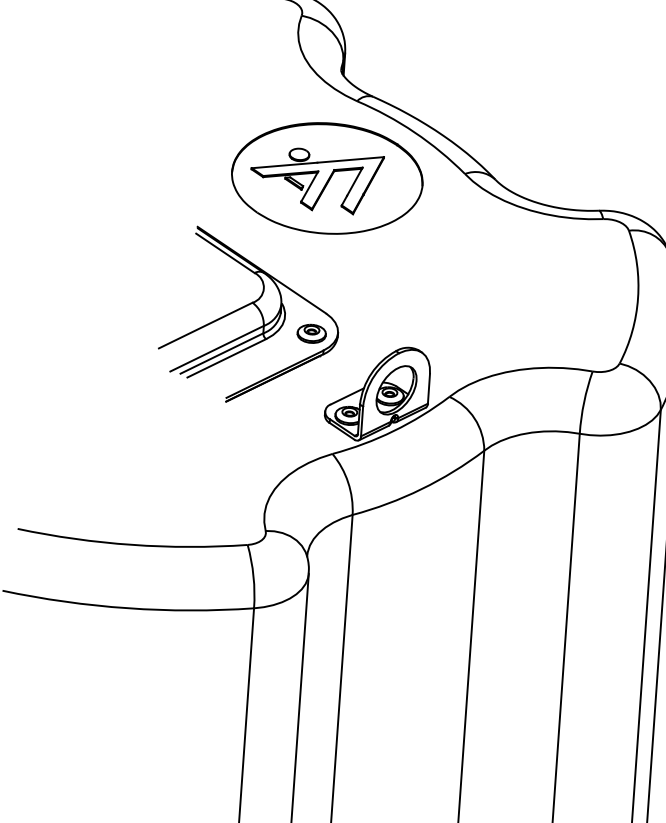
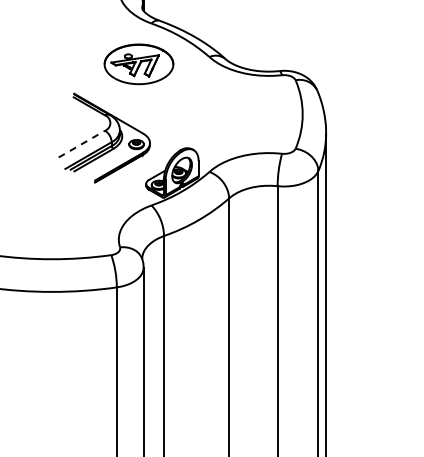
part: (326, 178) -> (138, 64), size x0.7
line: (204, 326) -> (81, 144), solid -> dashed

